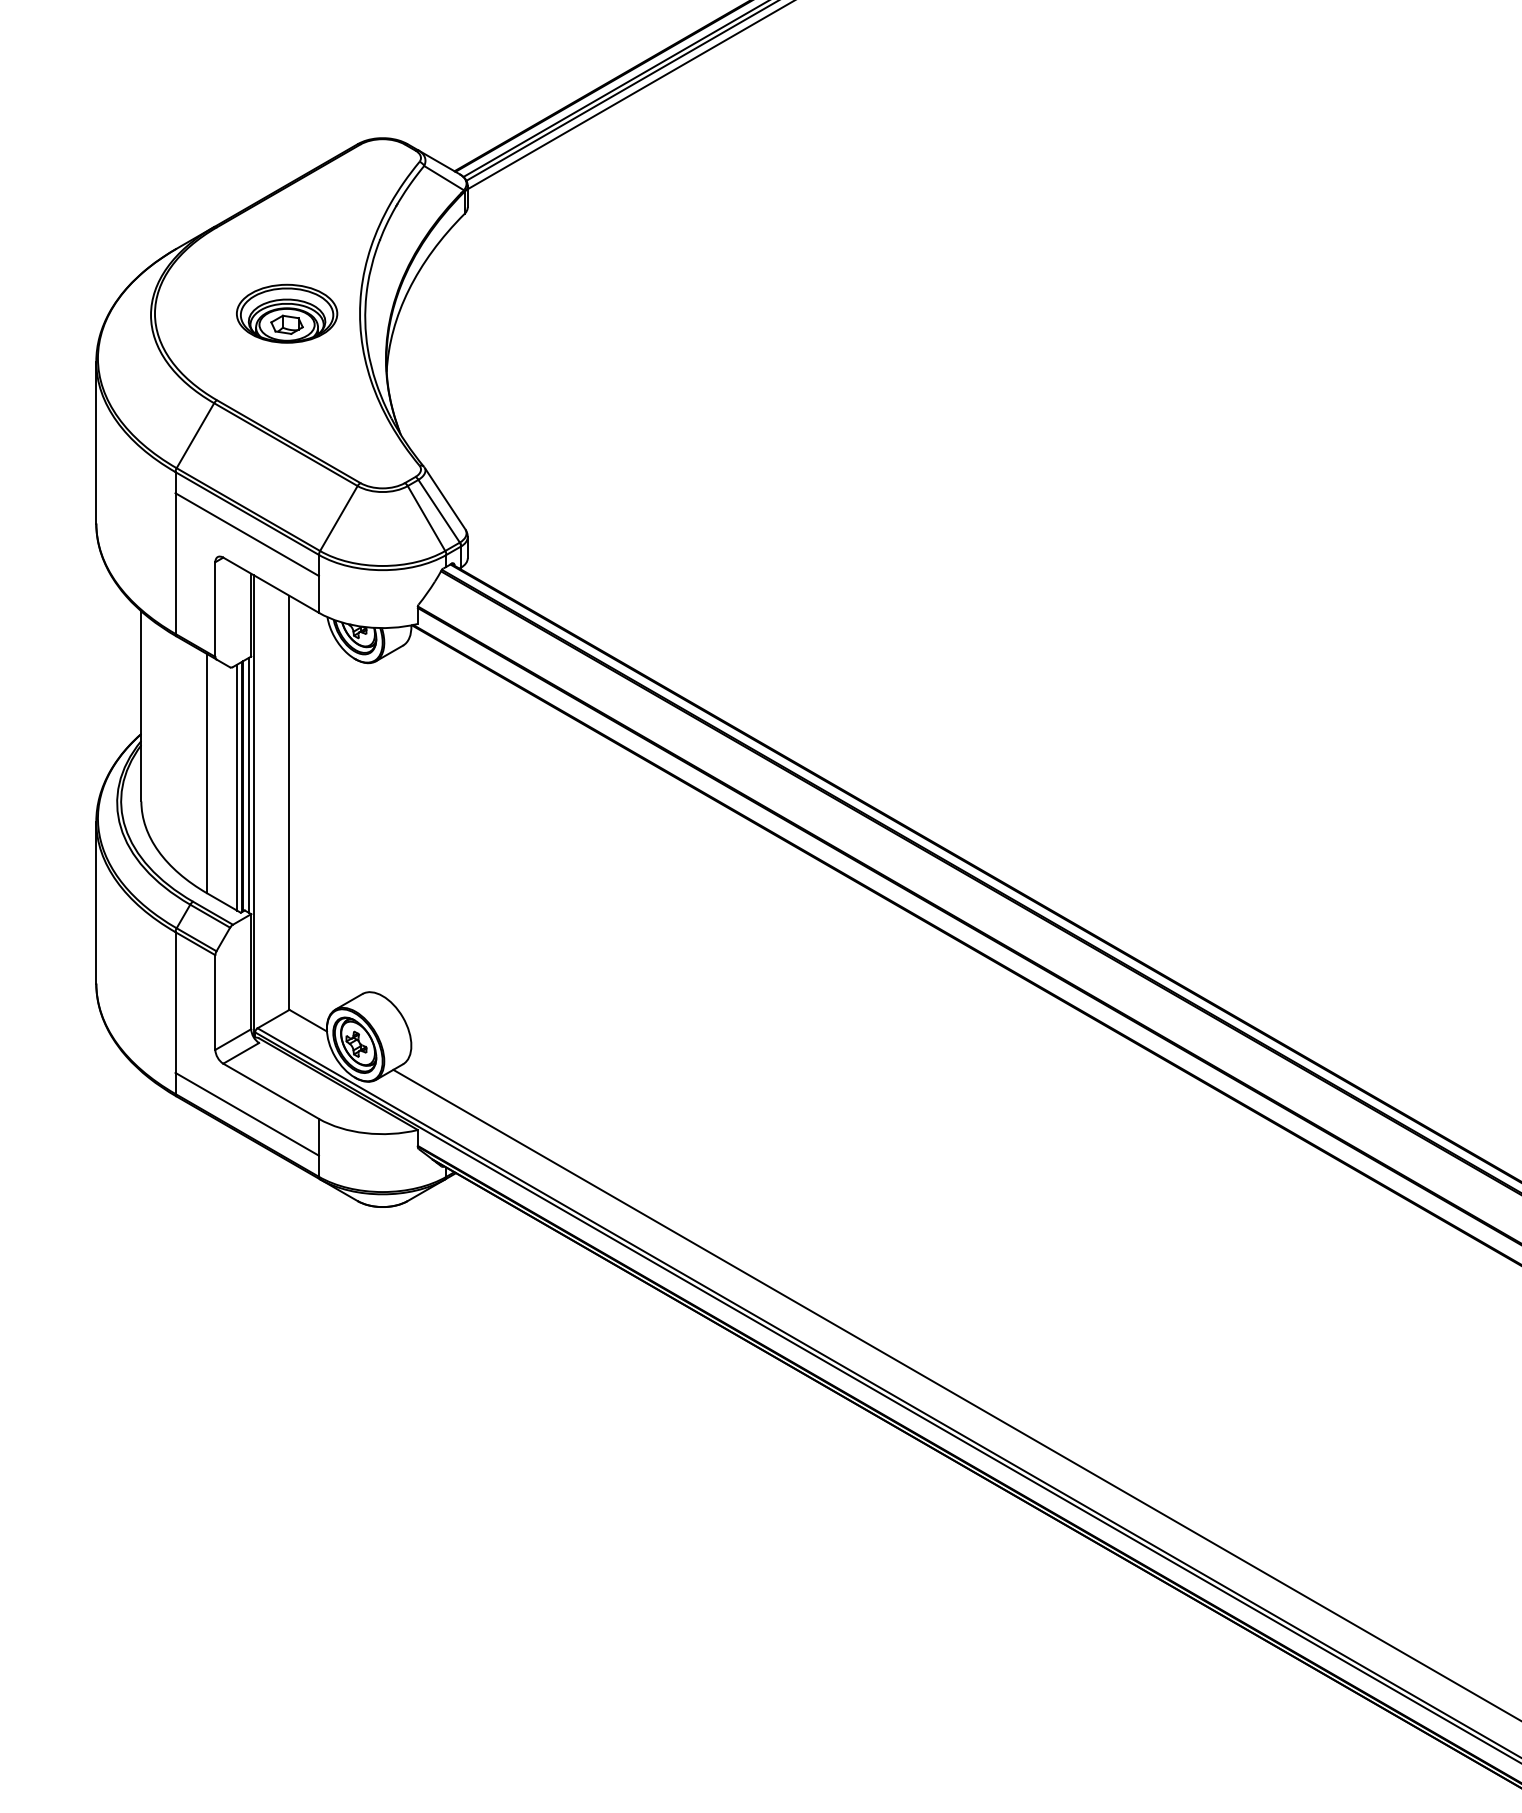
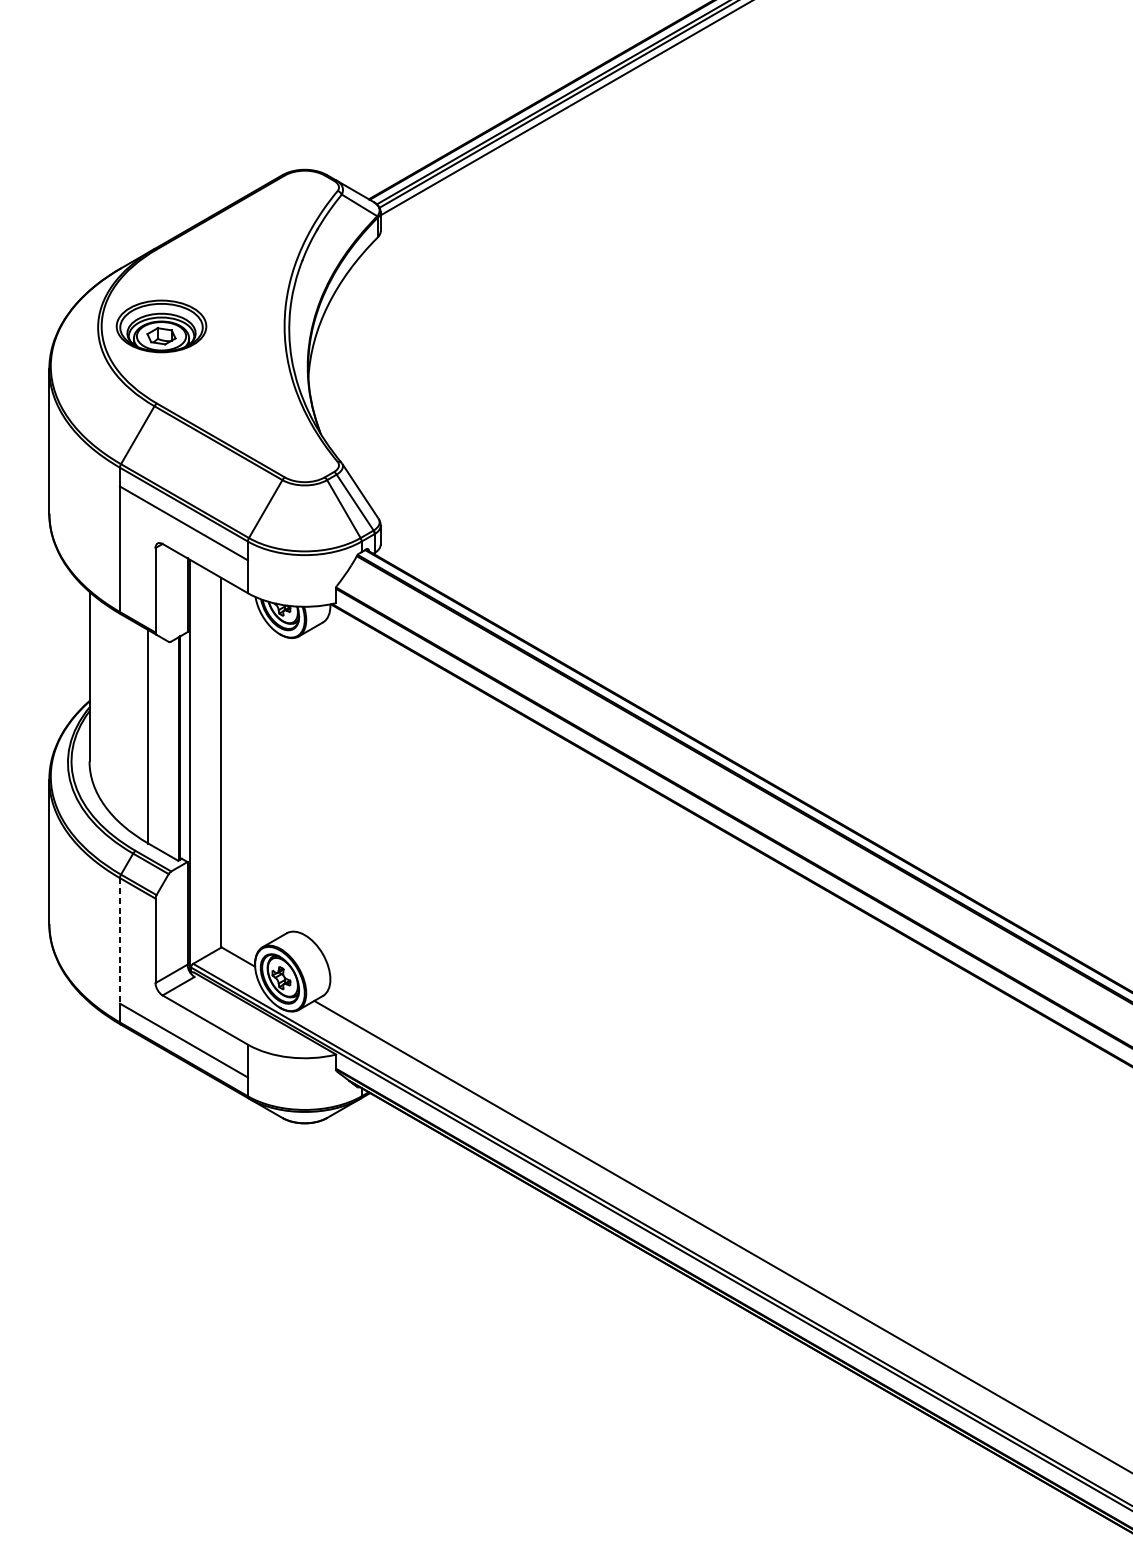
part: (287, 313) -> (161, 326), moved
line: (248, 784) -> (185, 746), removed
line: (236, 787) -> (174, 749), removed
line: (175, 1003) -> (119, 941), solid -> dashed

